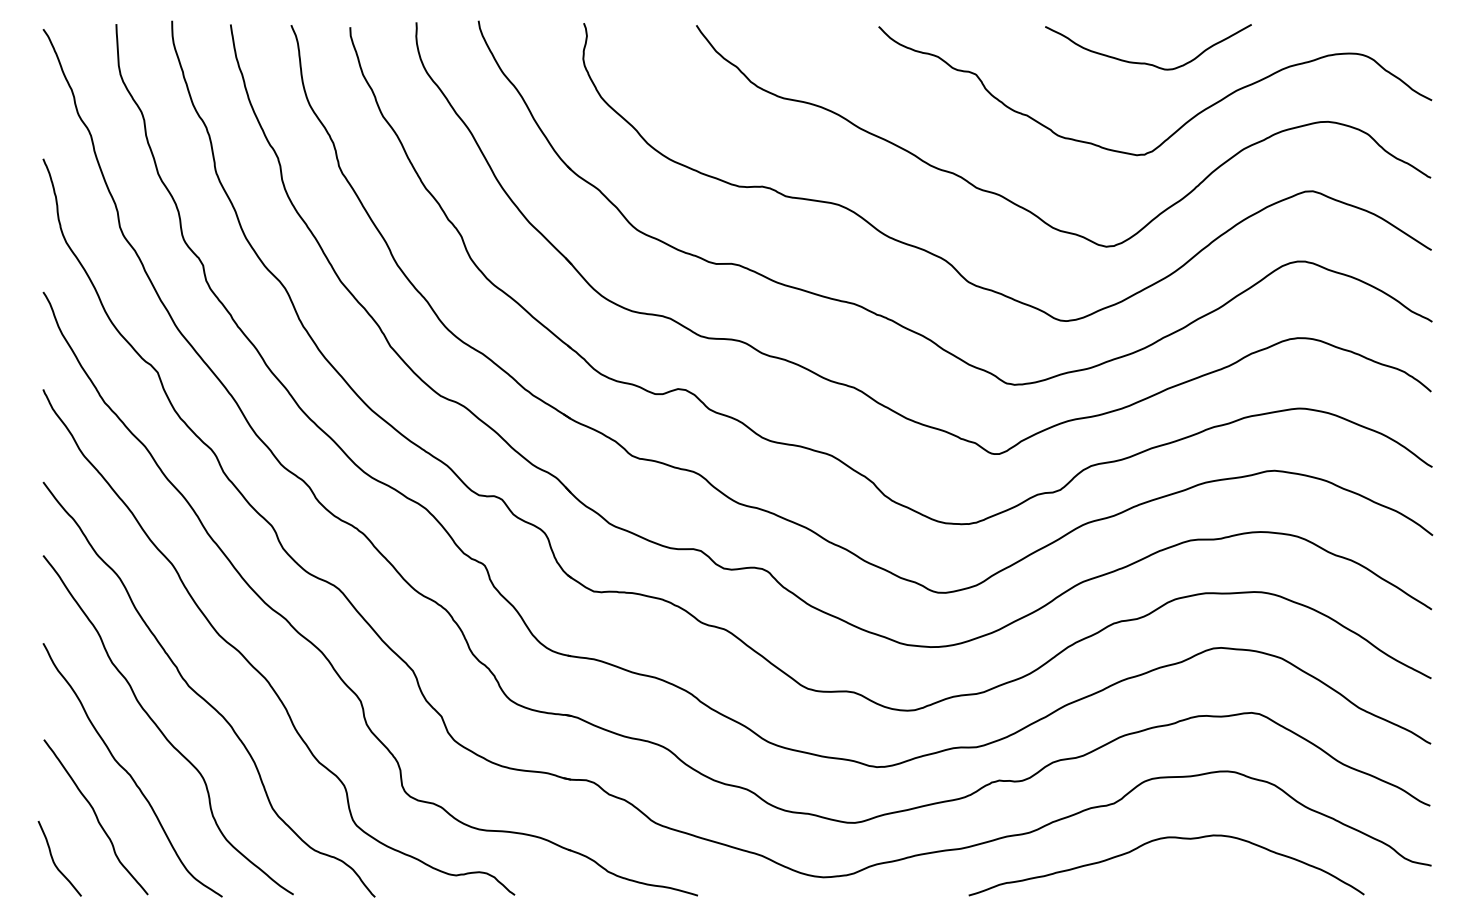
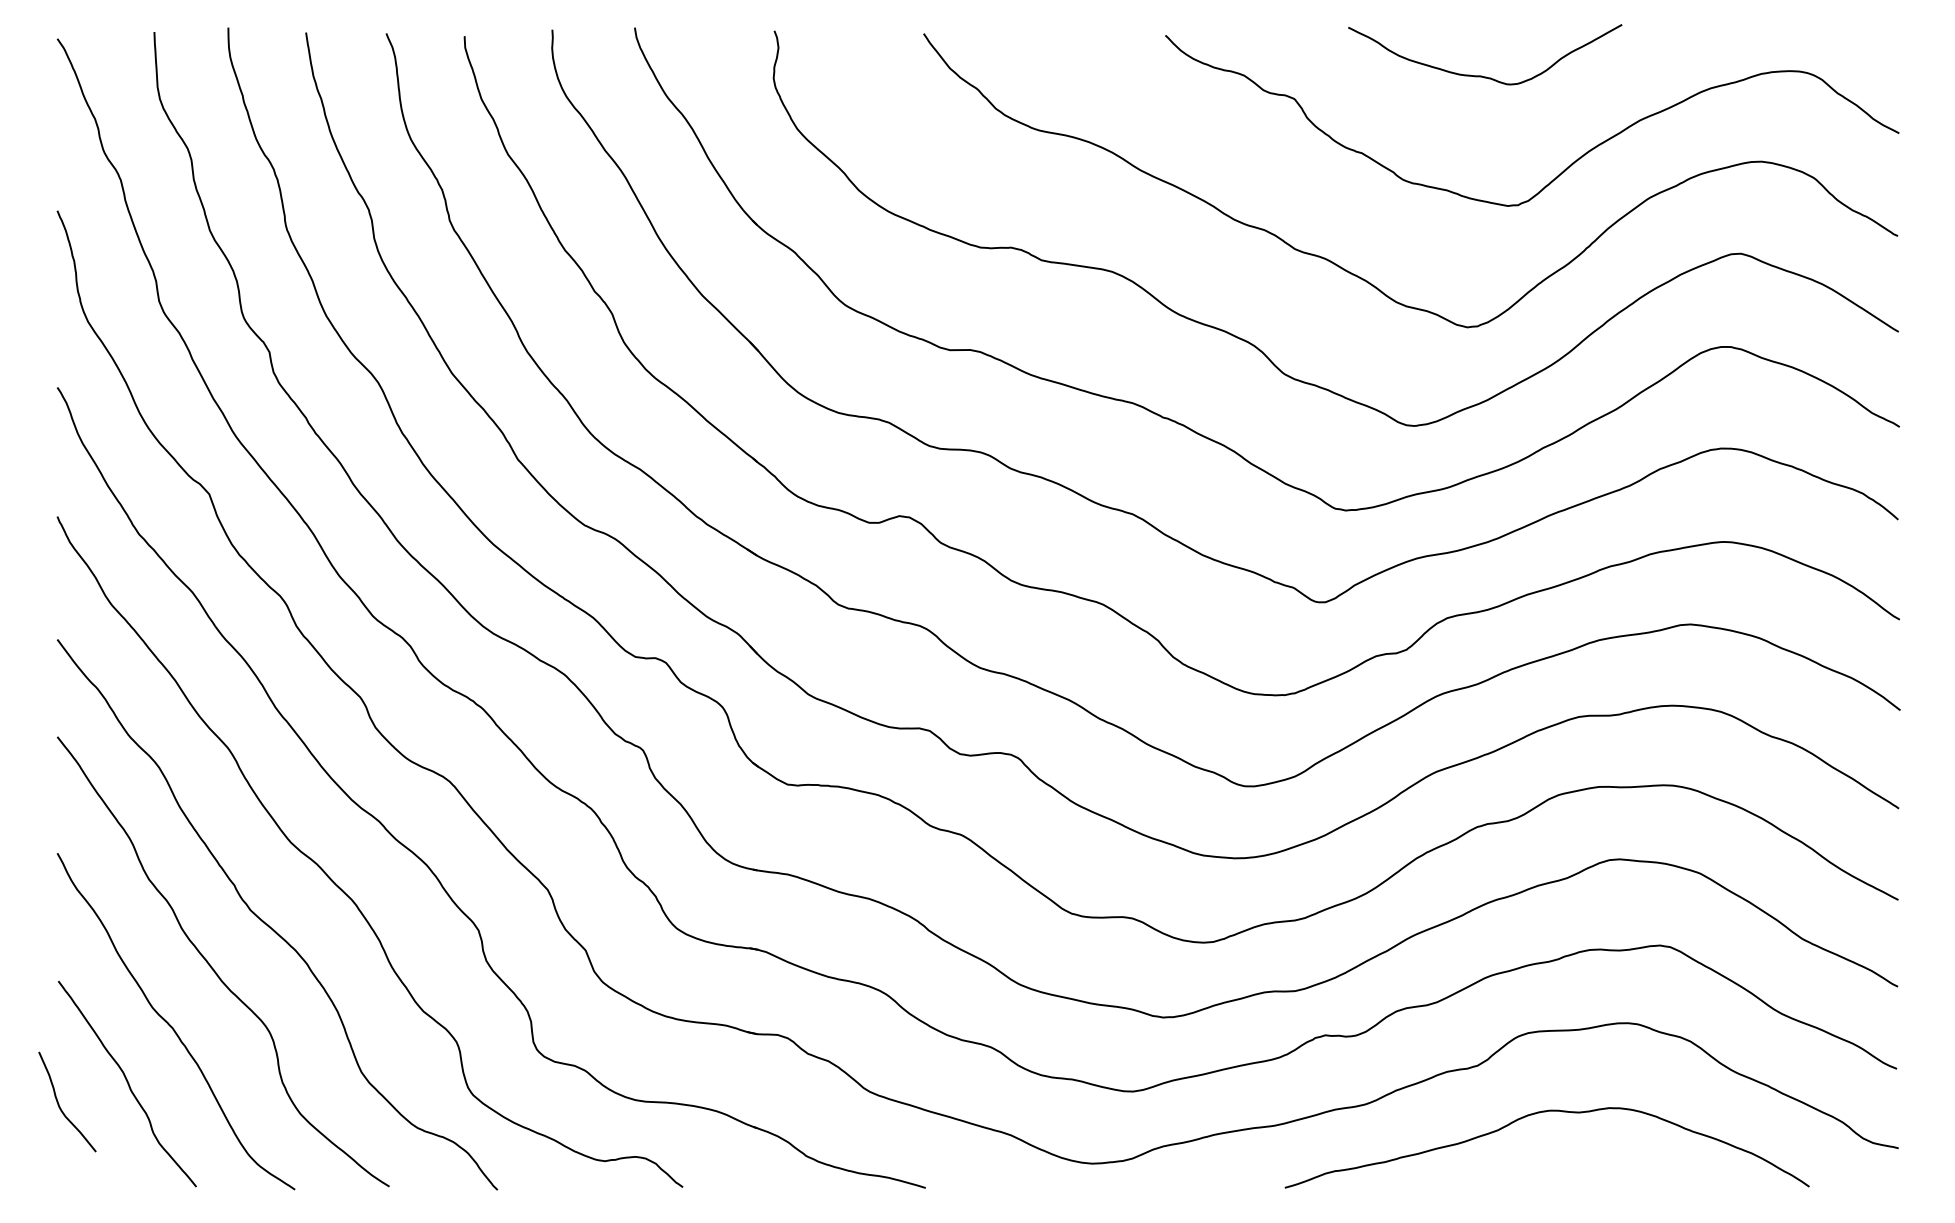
curve: (1146, 62) -> (1482, 75), moved
curve: (53, 859) -> (59, 1103), moved

